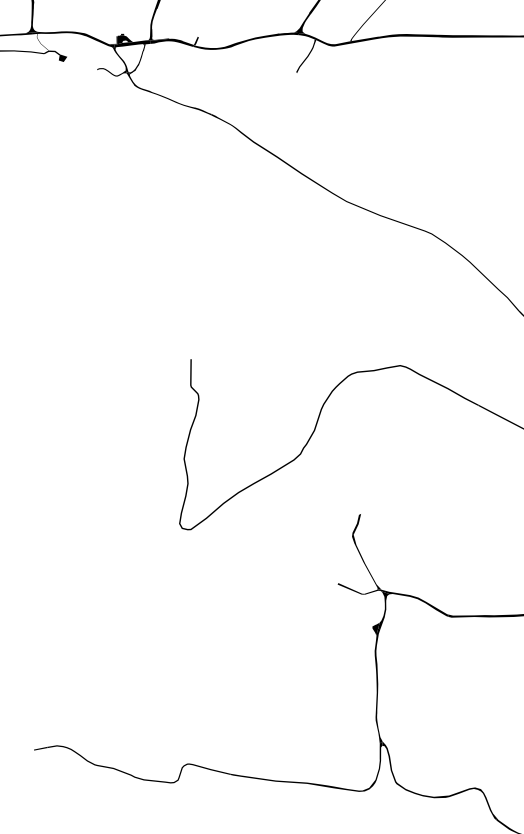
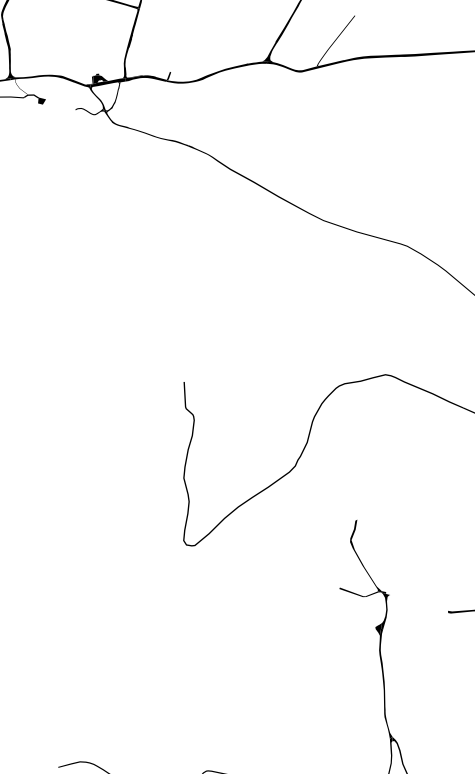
fill: (306, 56) -> (275, 83), removed
fill: (416, 603) -> (416, 602), removed

